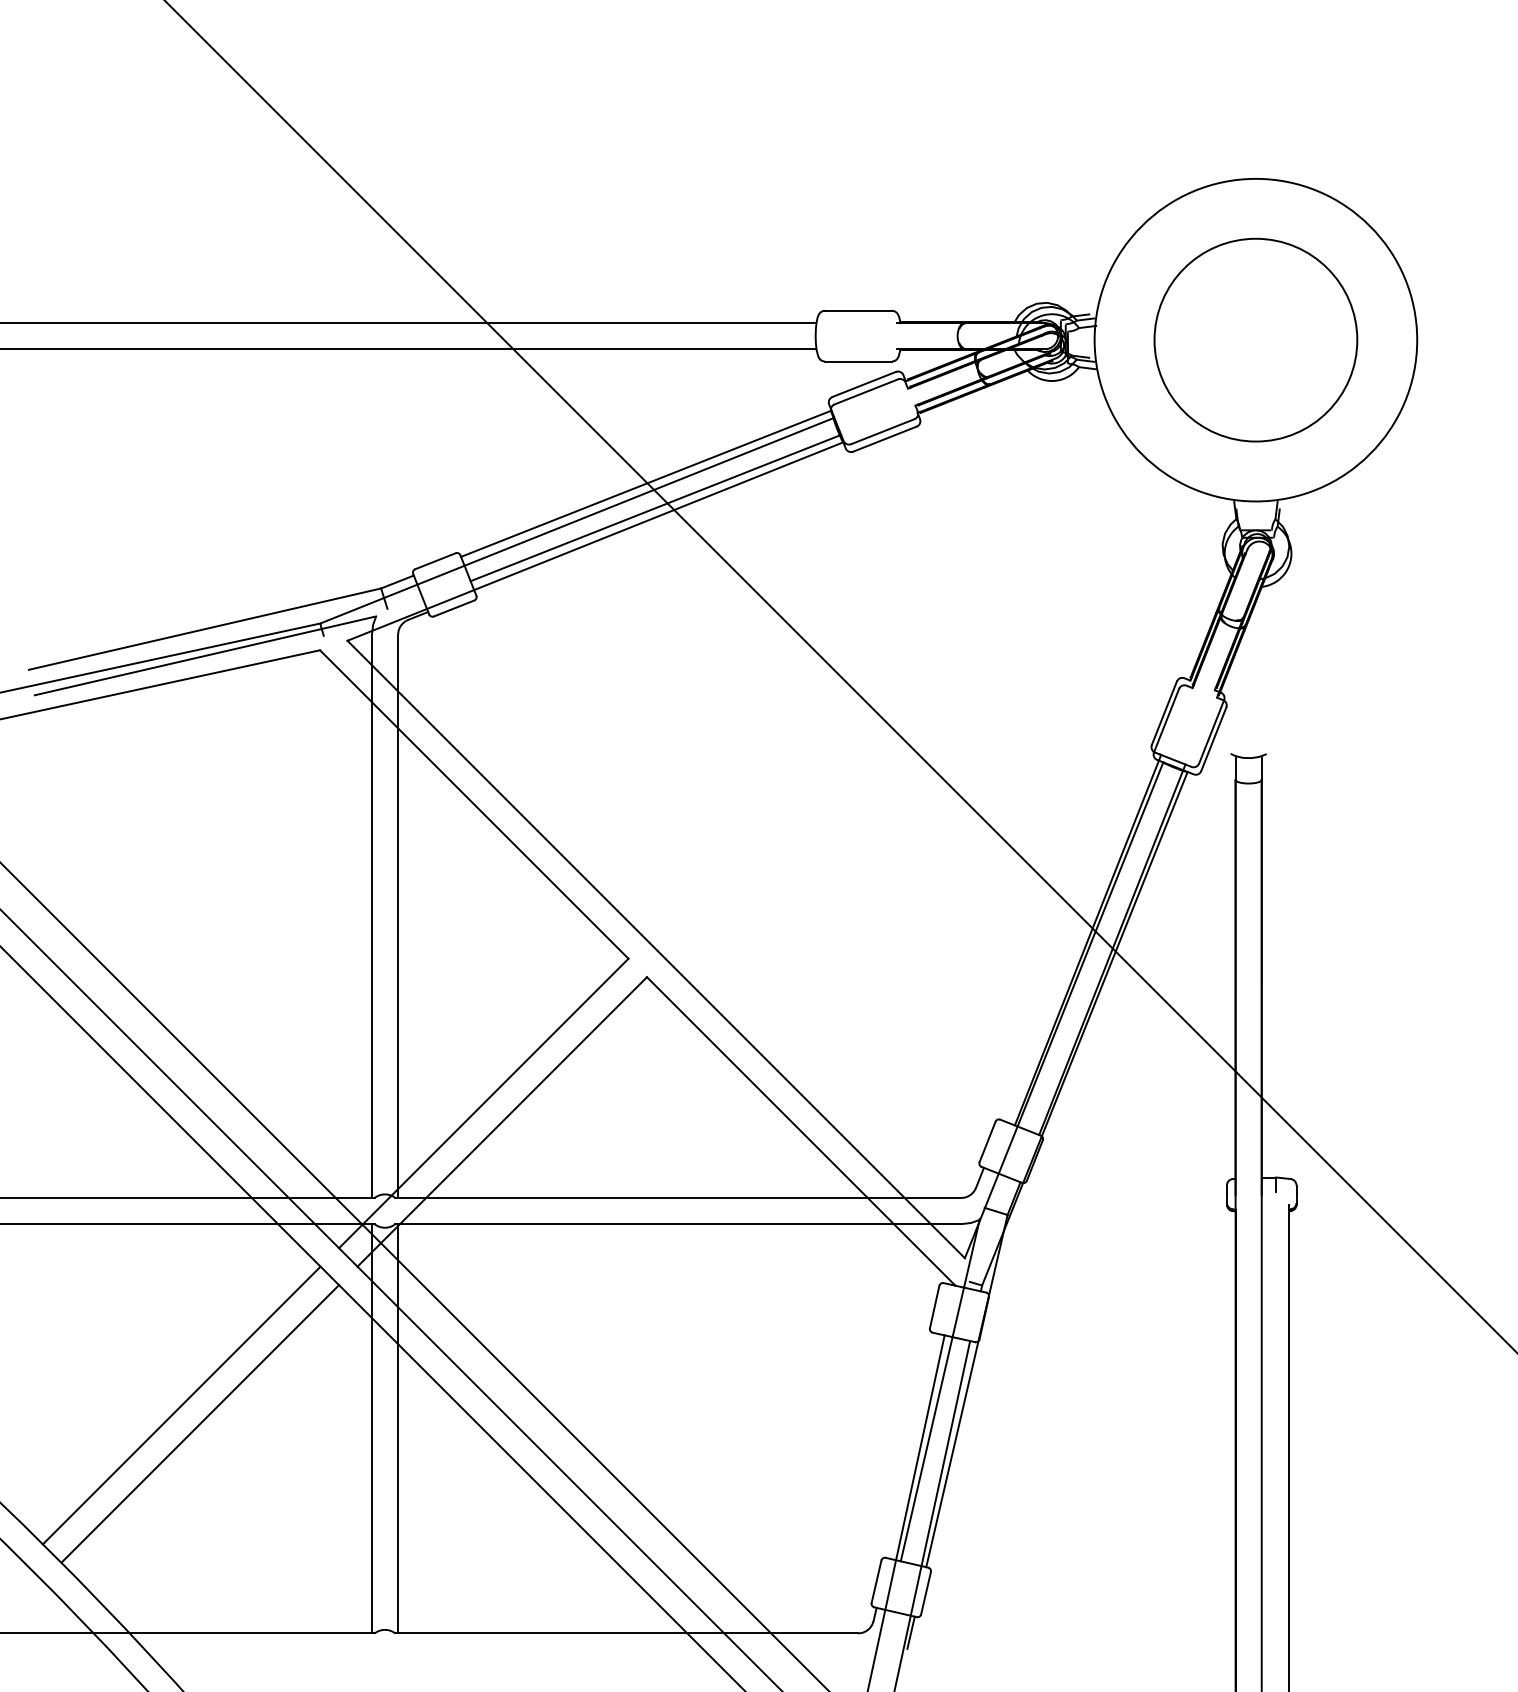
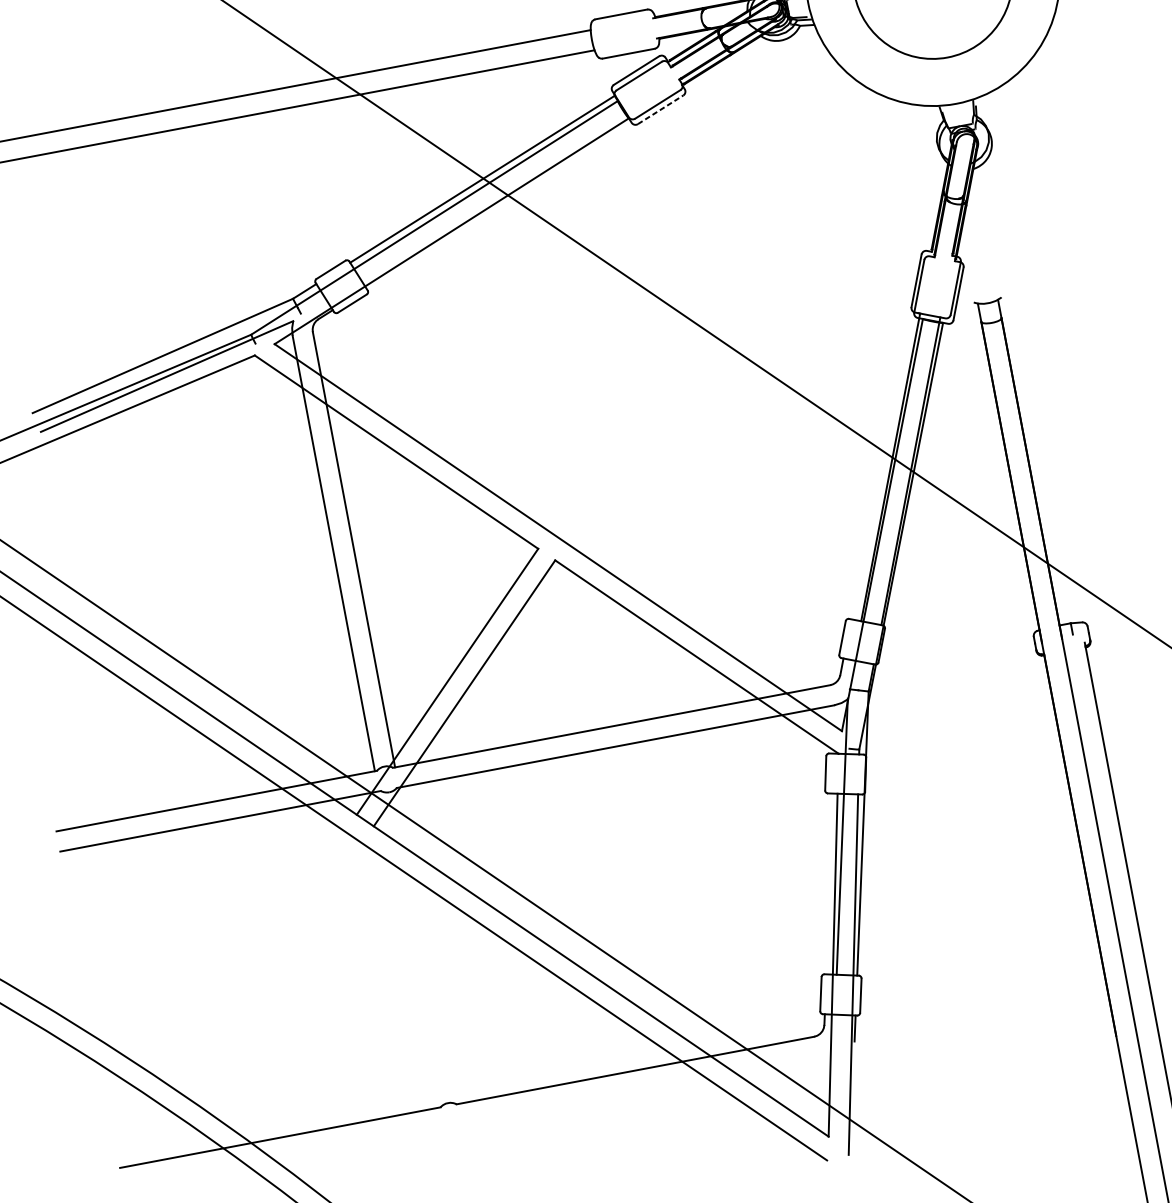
line: (885, 438) -> (660, 109), solid -> dashed
line: (655, 507) -> (493, 196), removed
line: (181, 1405) -> (258, 959), removed
line: (200, 1423) -> (275, 970), removed
line: (371, 1428) -> (408, 949), removed
line: (398, 1428) -> (429, 945), removed

